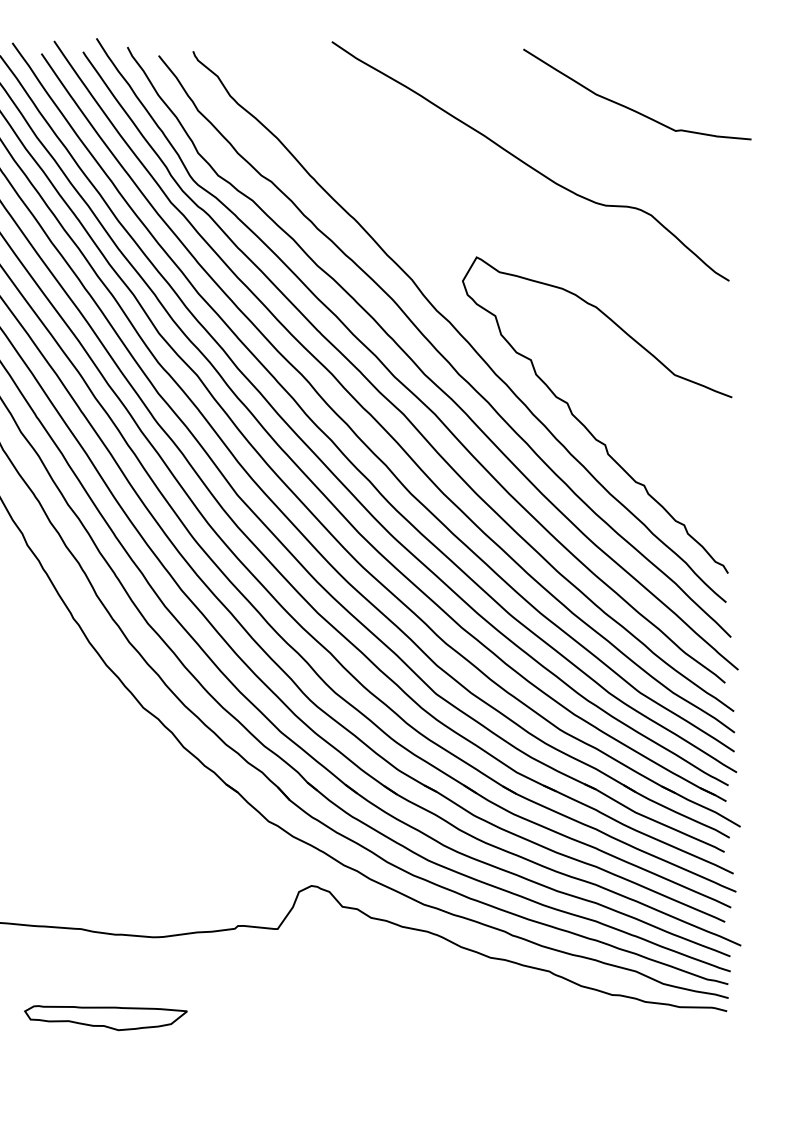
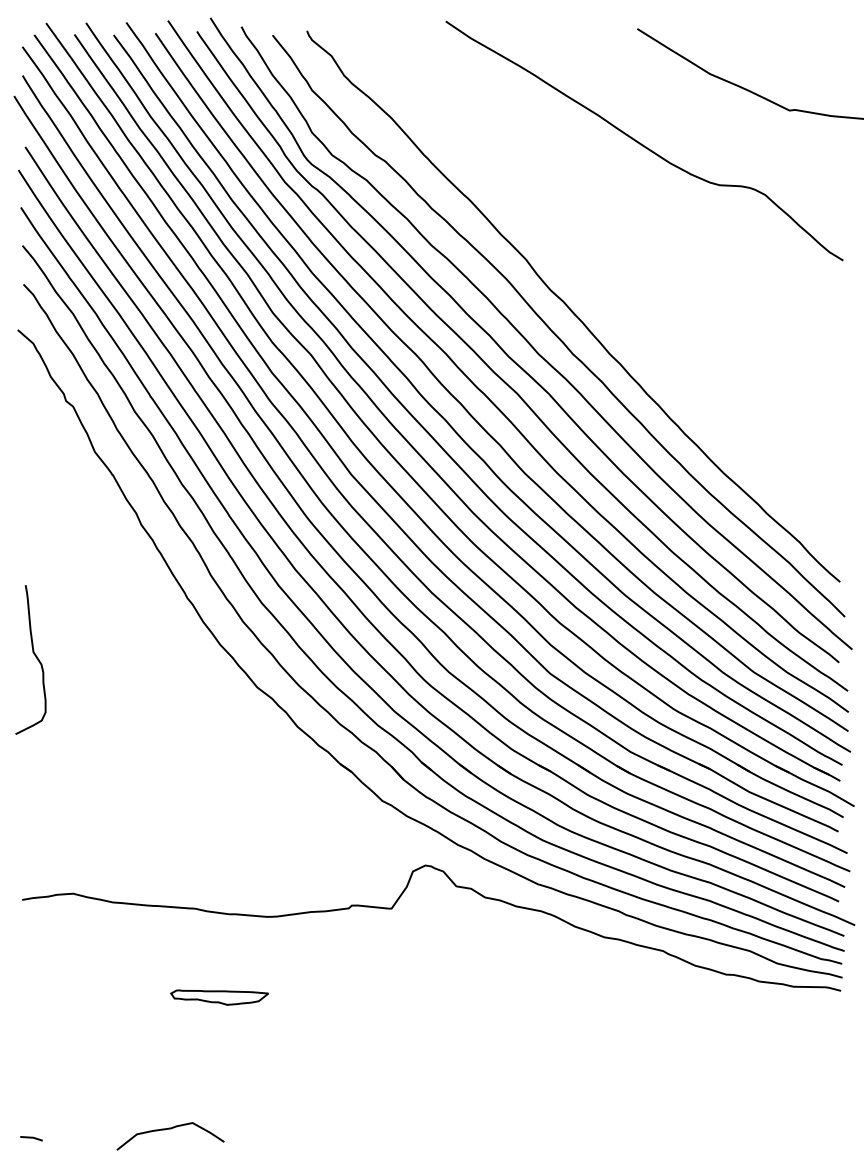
curve: (585, 425) -> (699, 405), removed
part: (105, 1017) -> (219, 997), size x0.6

